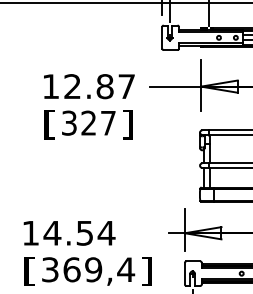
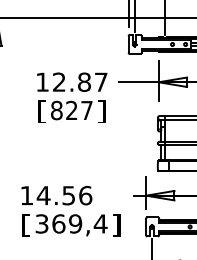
text: (68, 123) -> (56, 110), 327 -> 827
text: (106, 233) -> (85, 195), 14.54 -> 14.56

